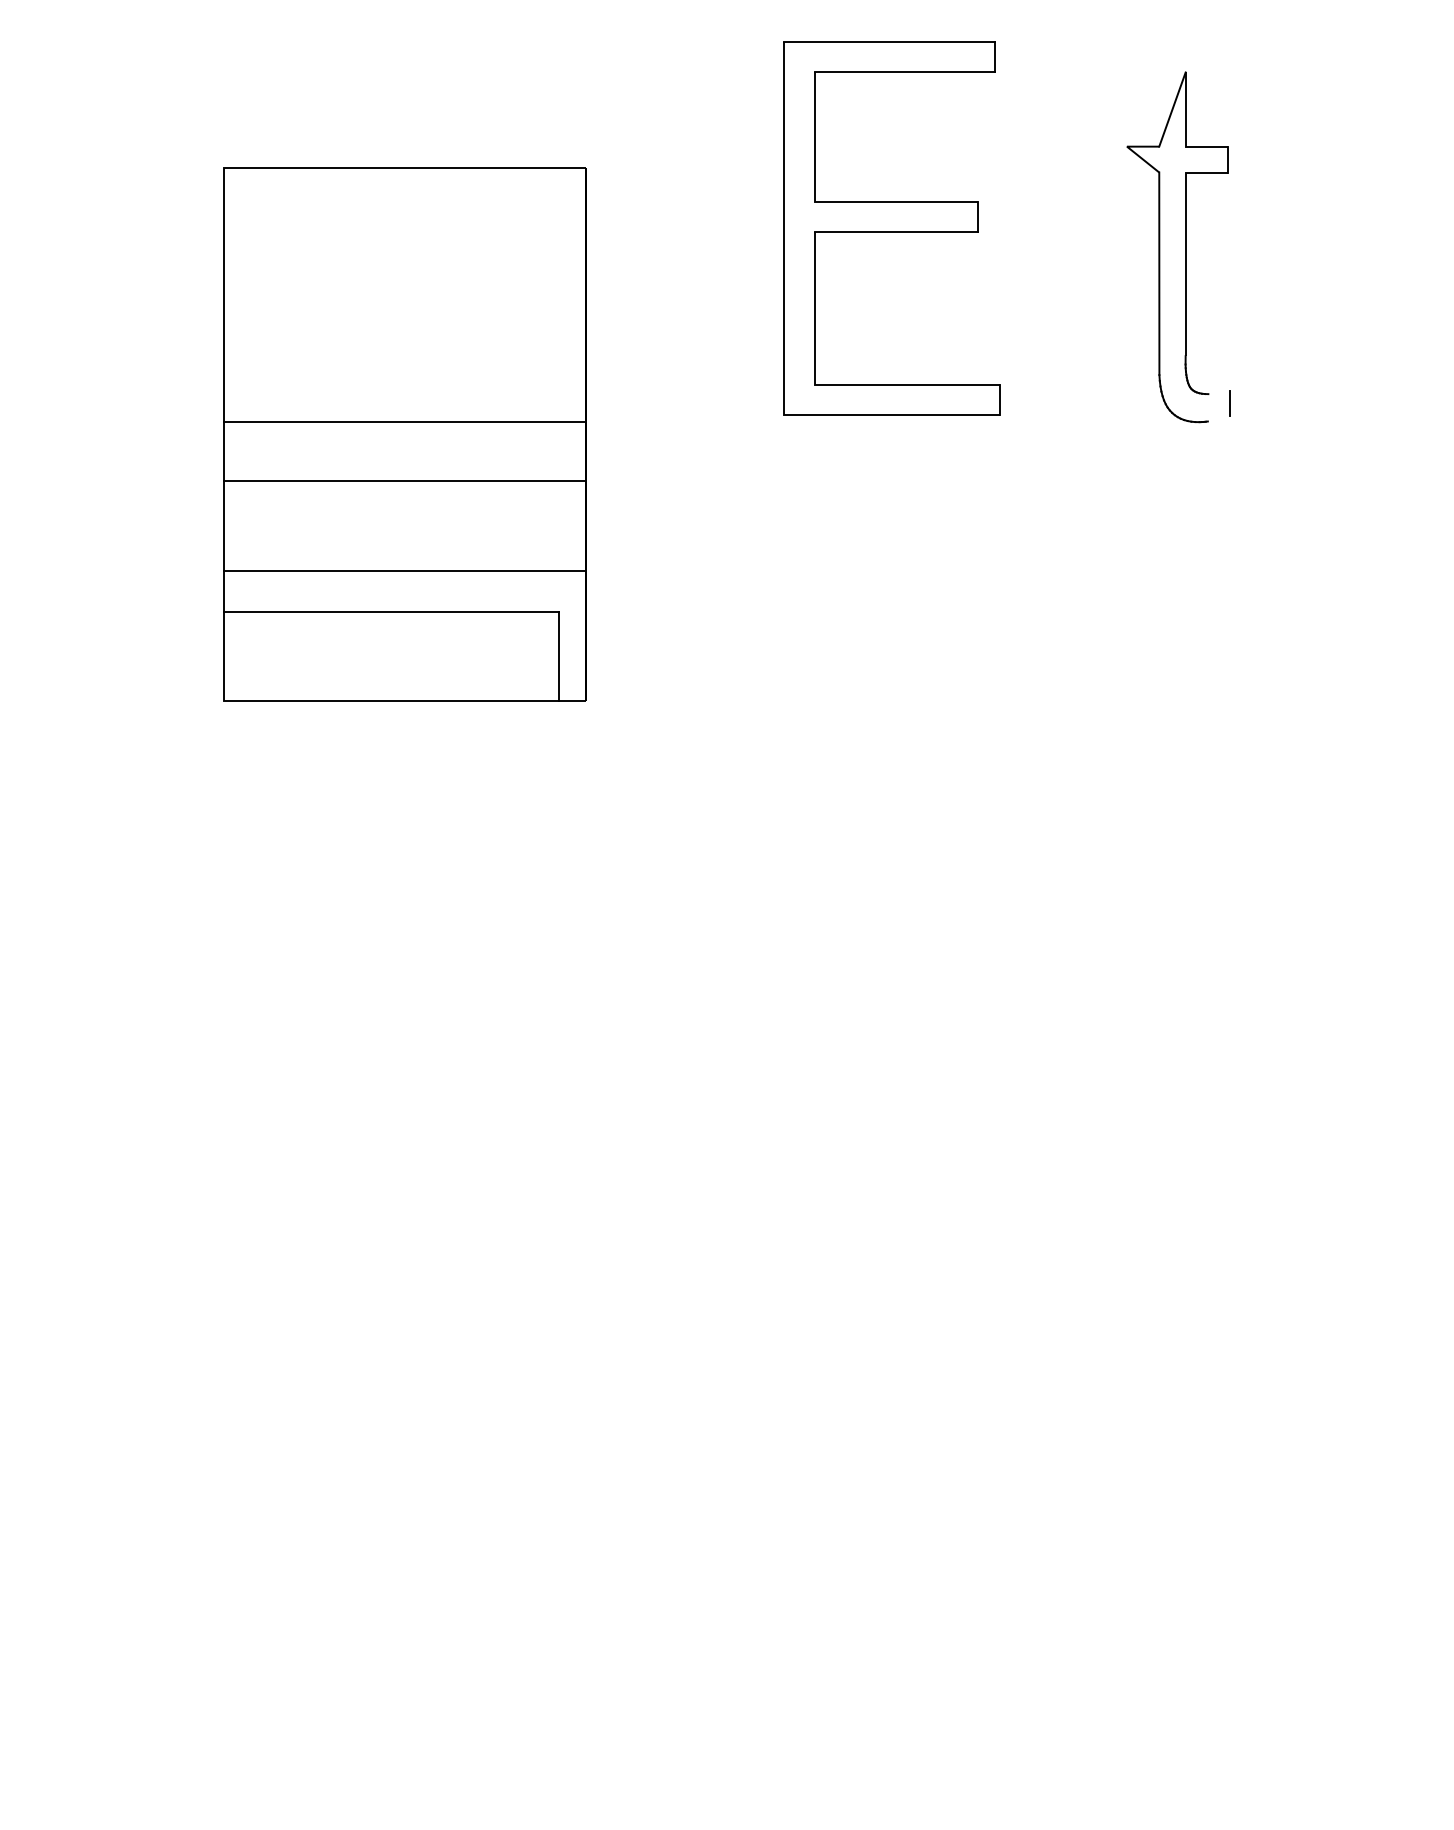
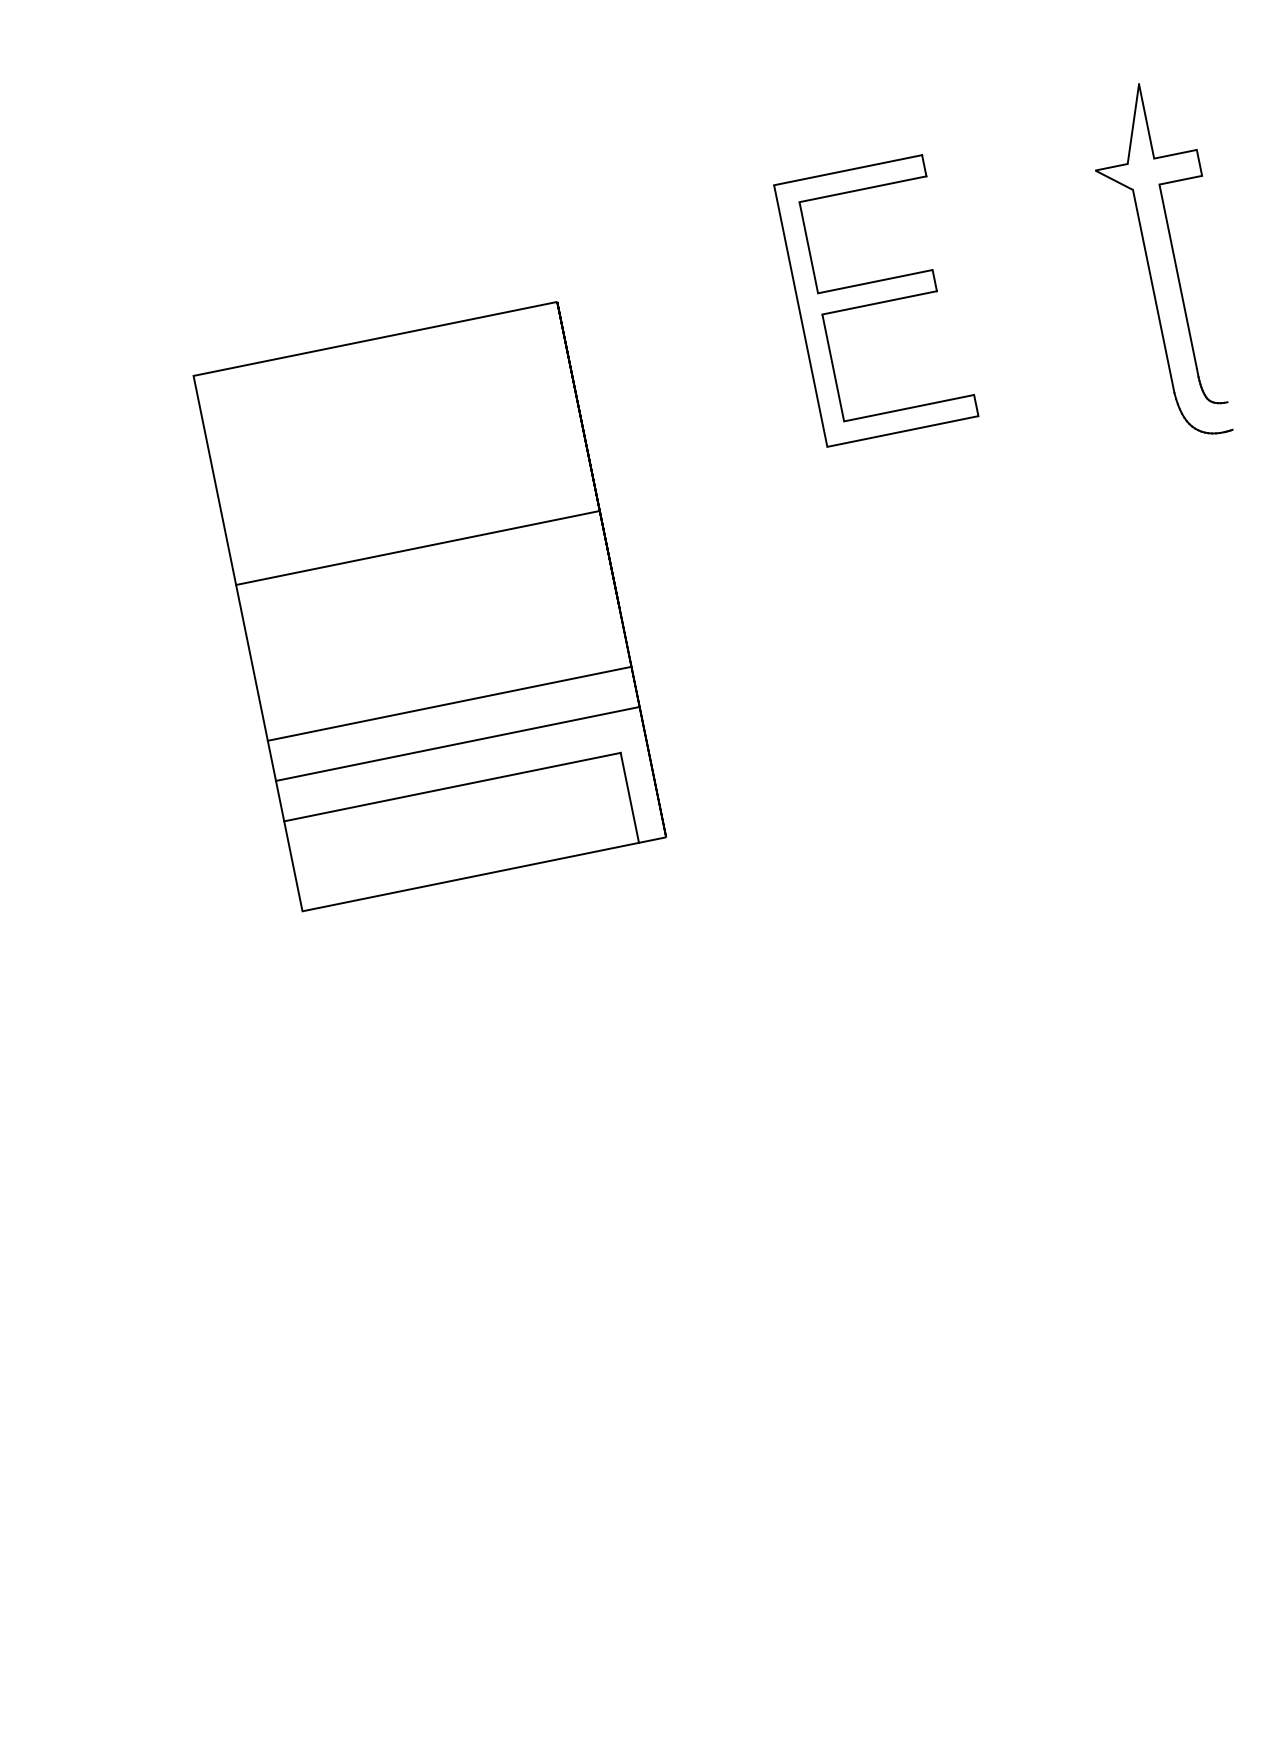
part: (891, 228) -> (875, 300), size x0.7
line: (1229, 403) -> (1250, 407), removed
line: (405, 421) -> (418, 547), moved
line: (405, 481) -> (449, 703), moved

